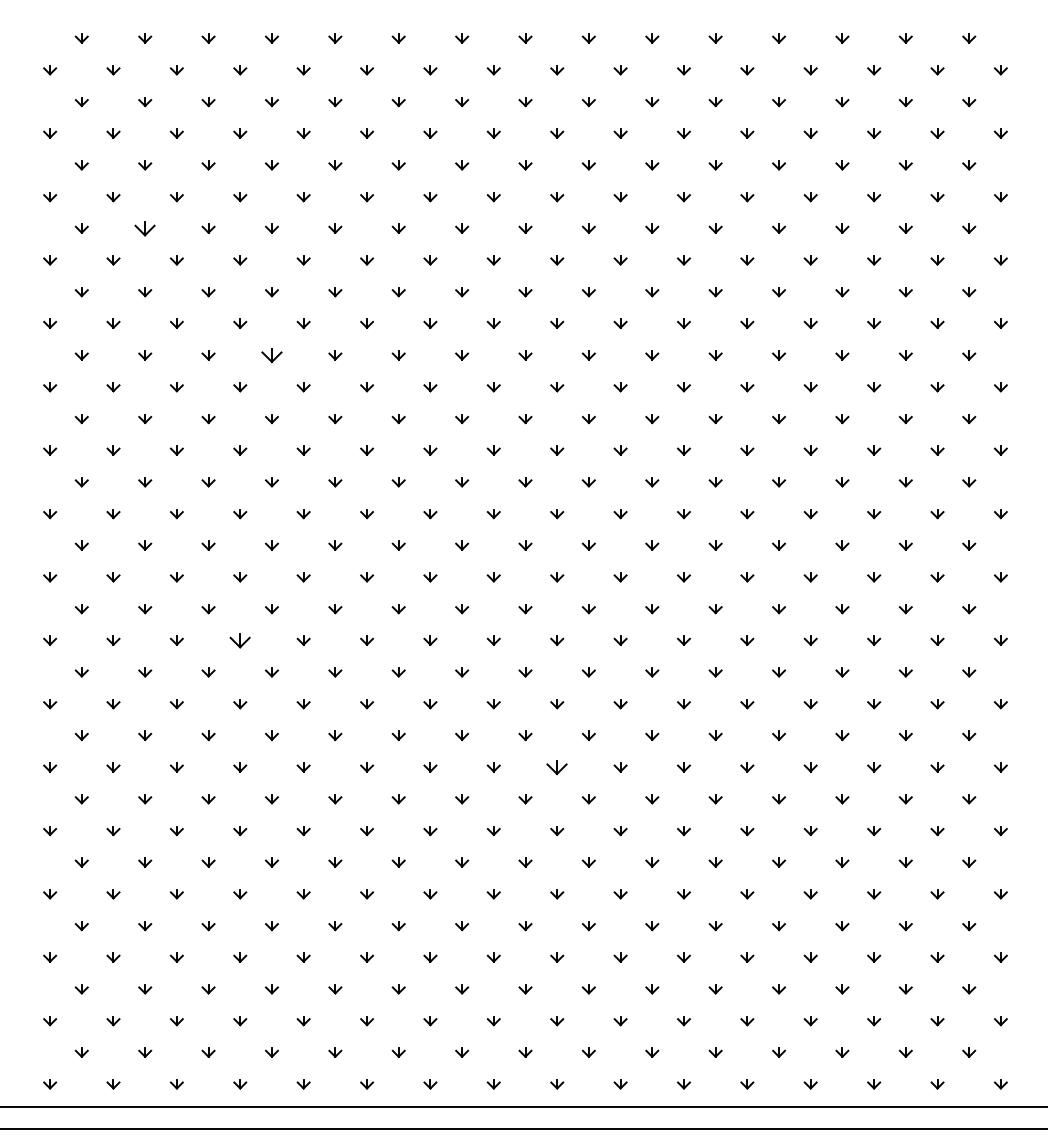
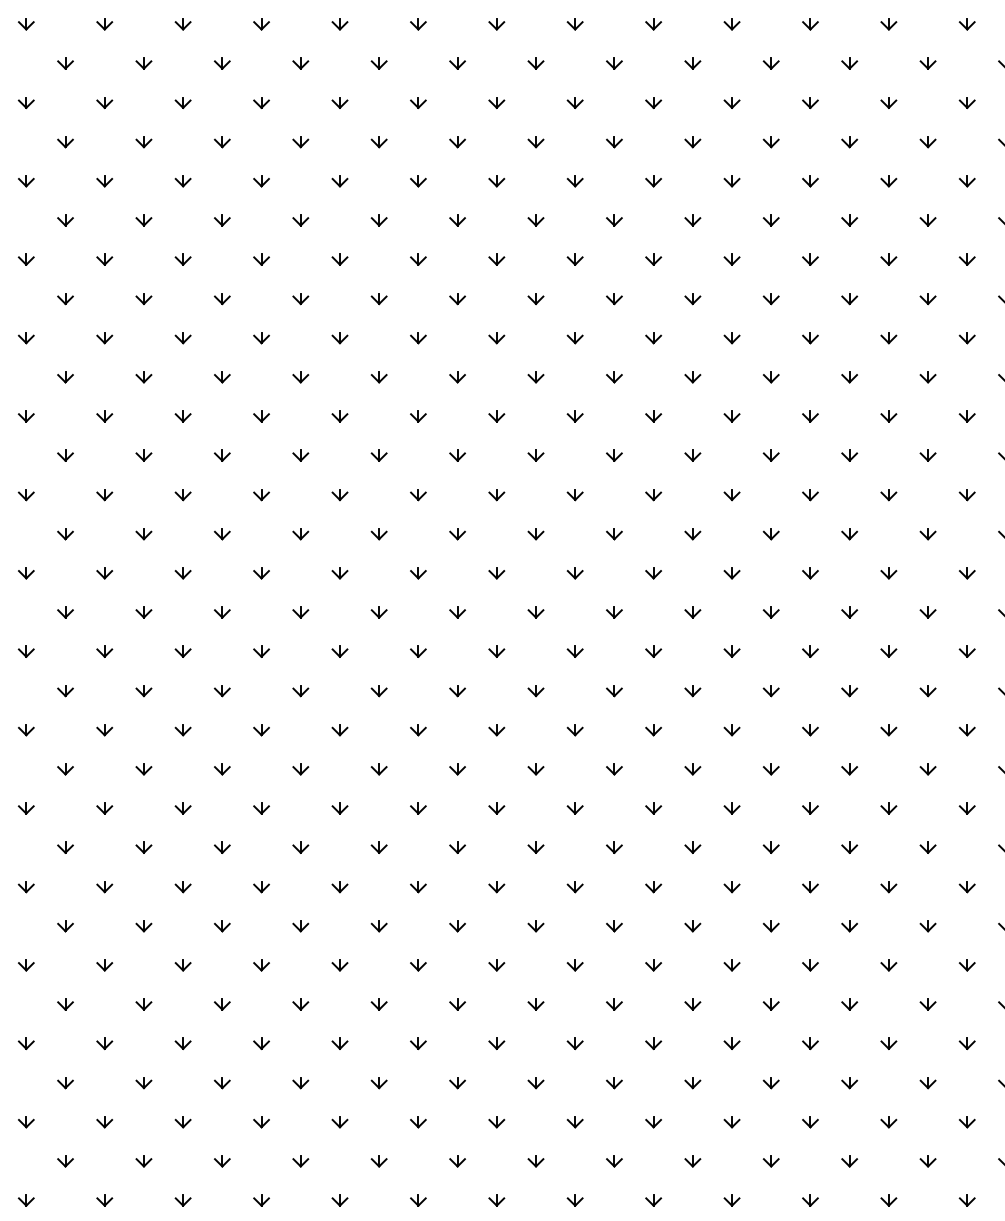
part: (145, 228) -> (105, 259), size x0.62
part: (271, 355) -> (260, 416), size x0.62
part: (240, 640) -> (222, 769), size x0.62
part: (557, 767) -> (614, 926), size x0.62

